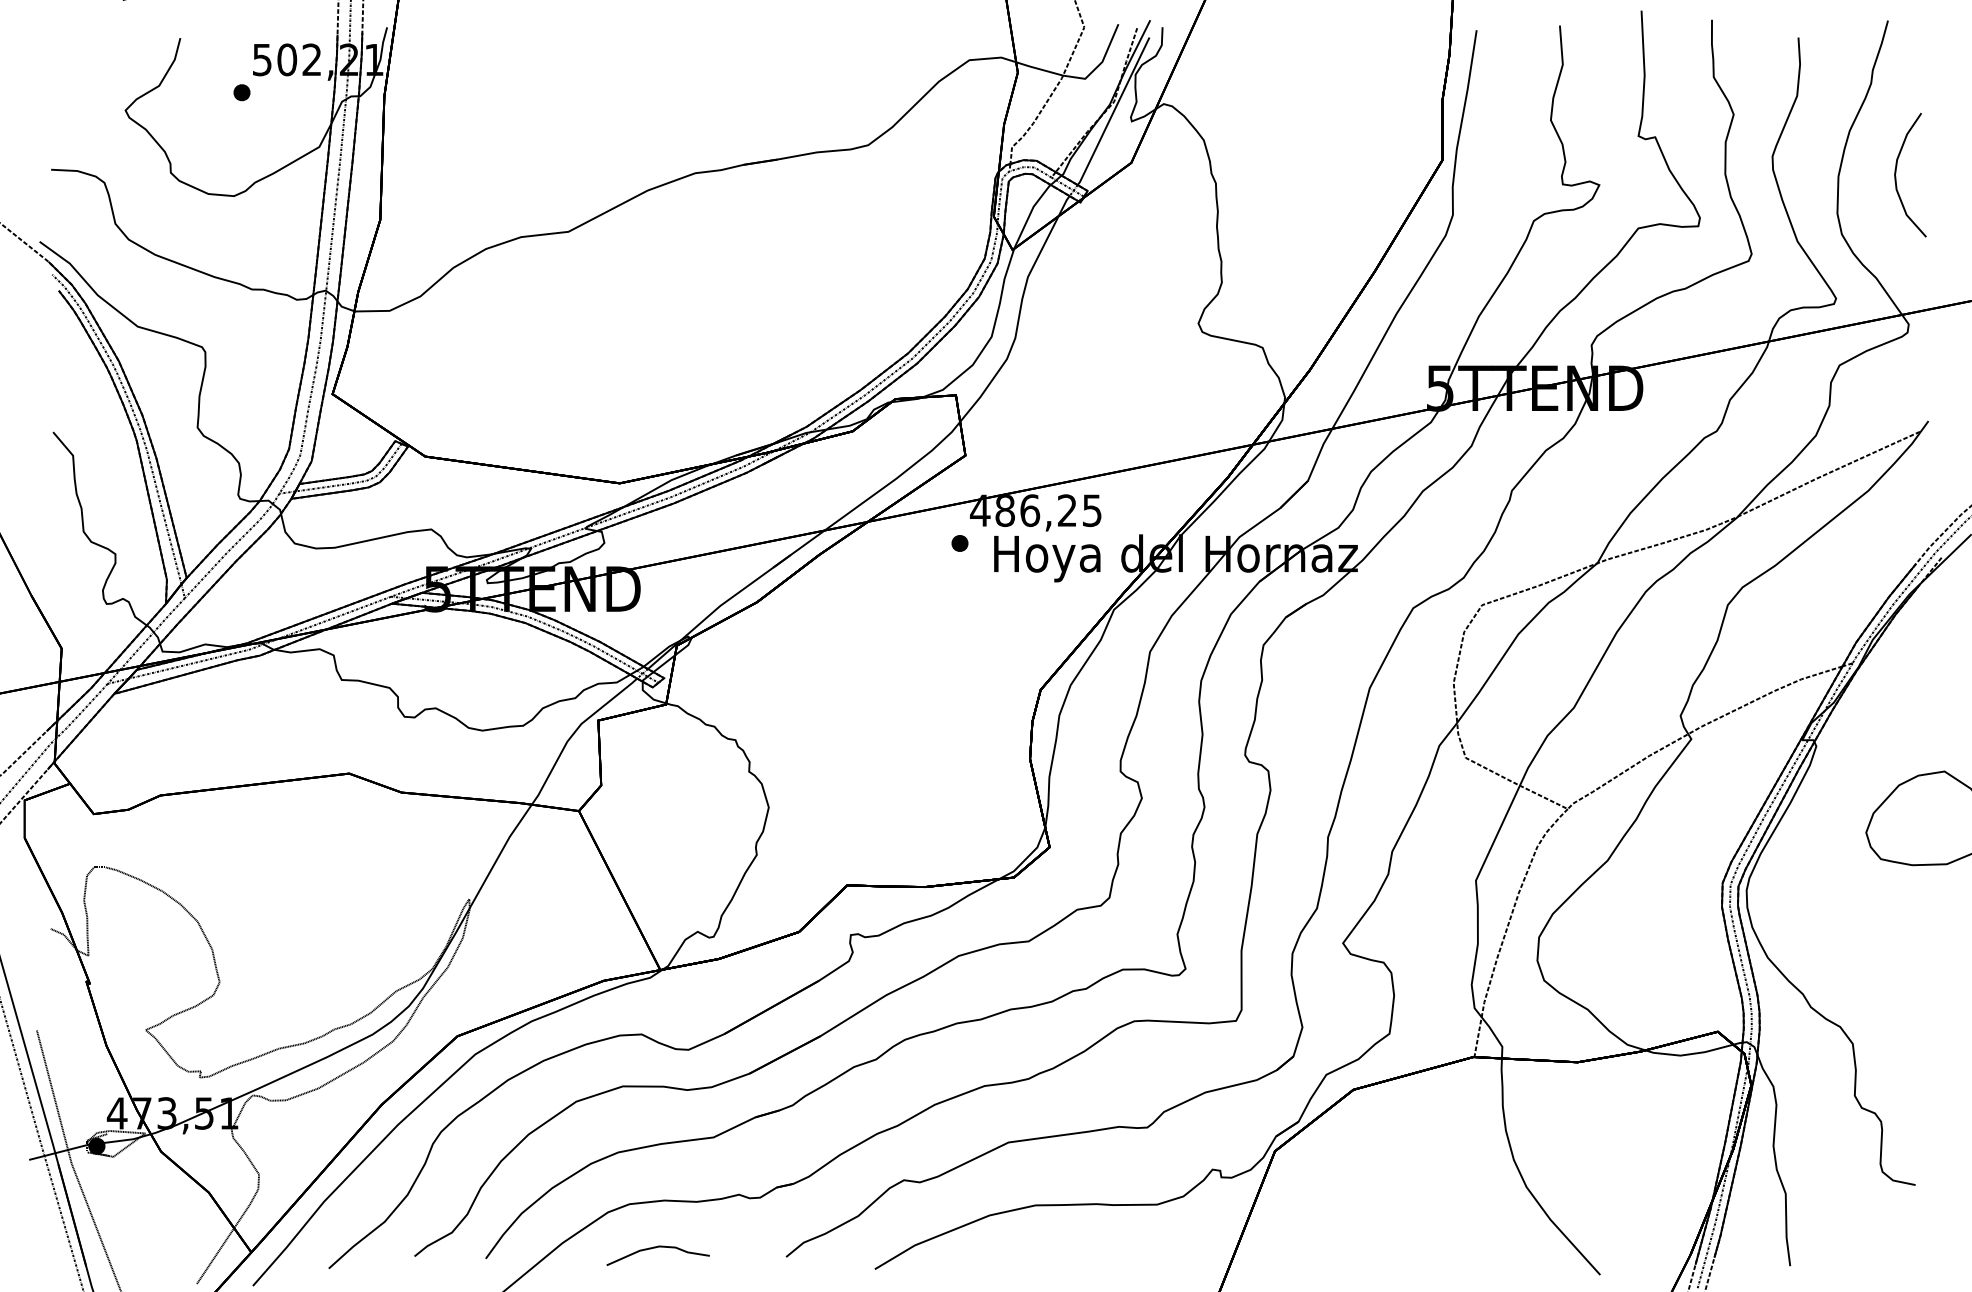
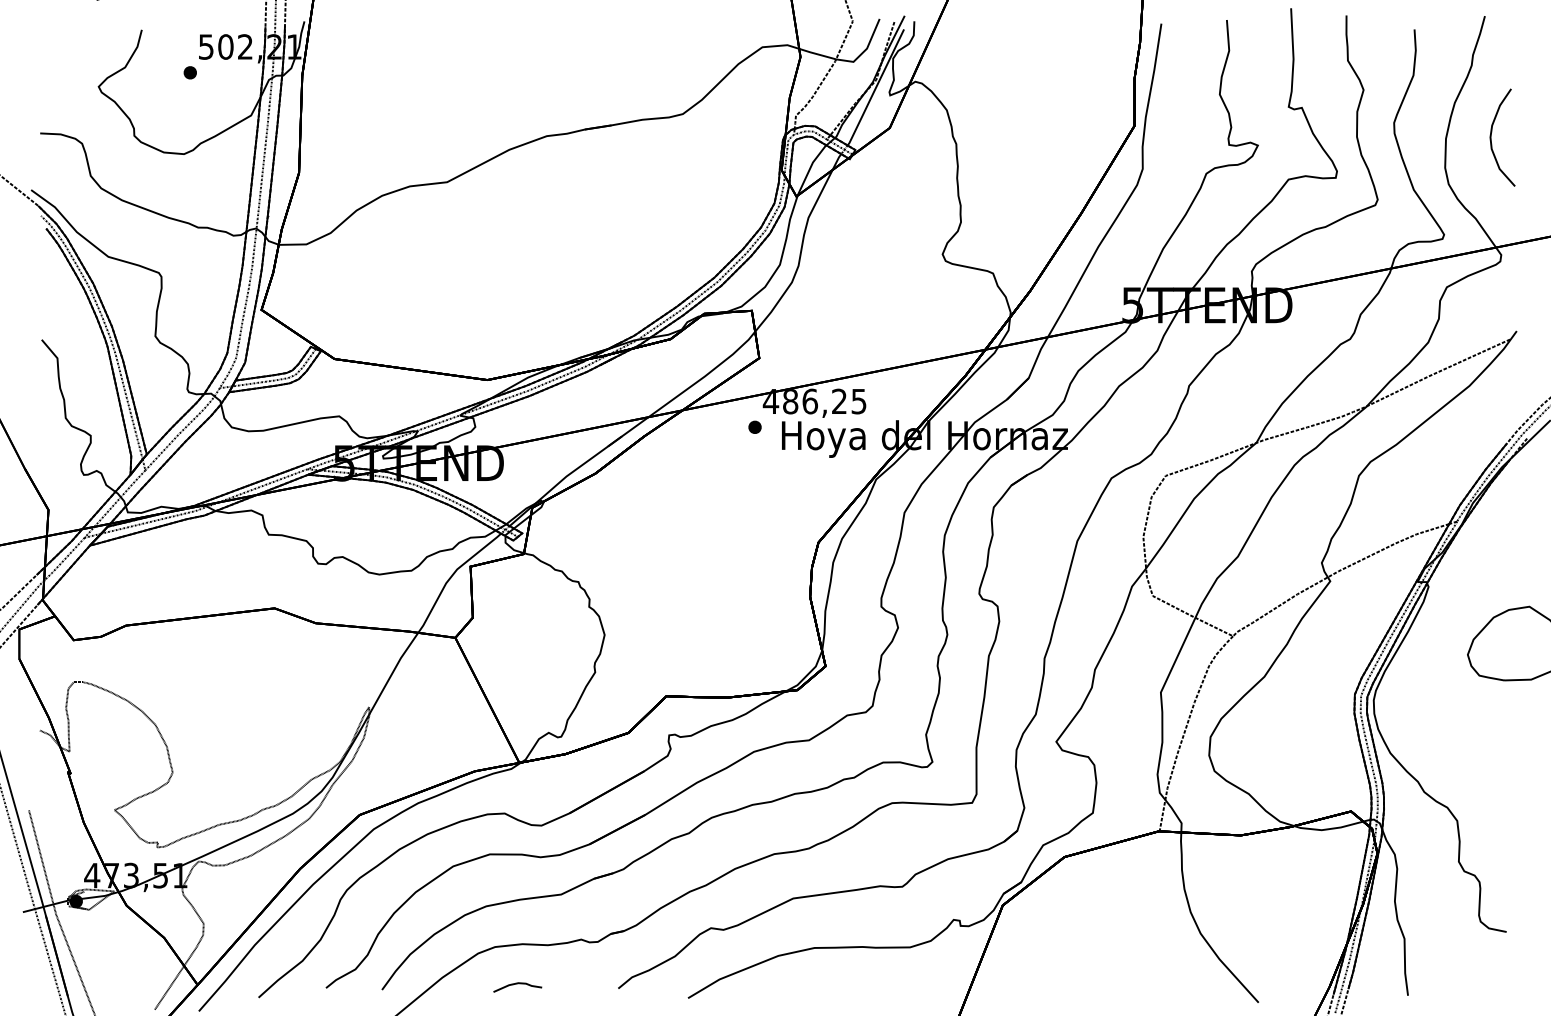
part: (657, 1255) -> (517, 987), size x0.6

